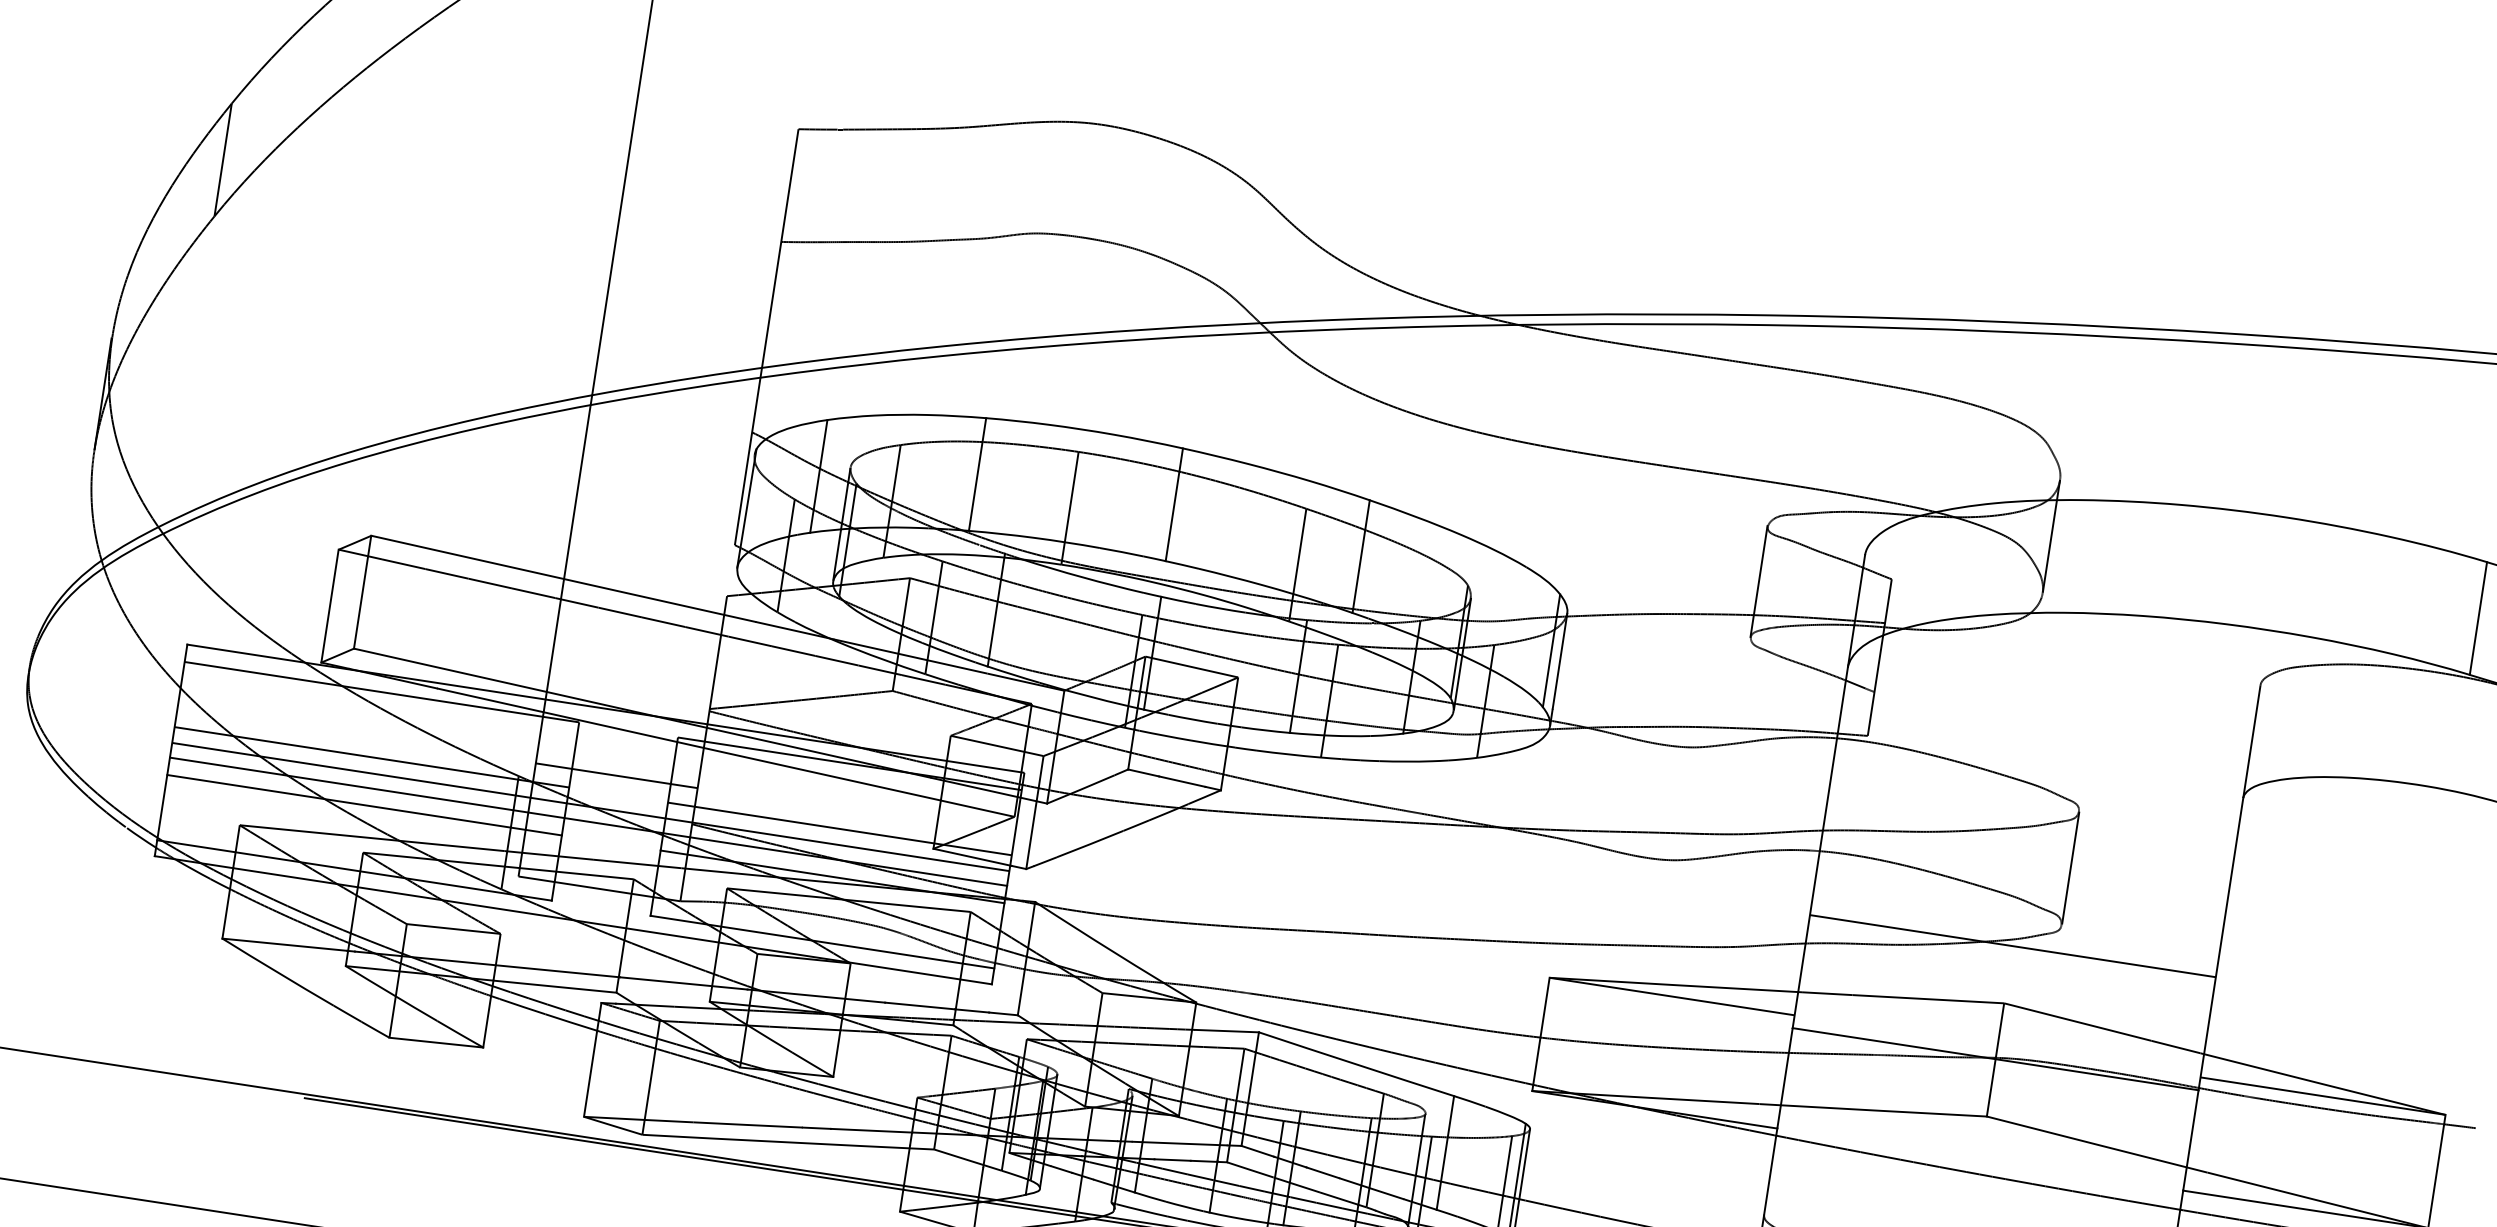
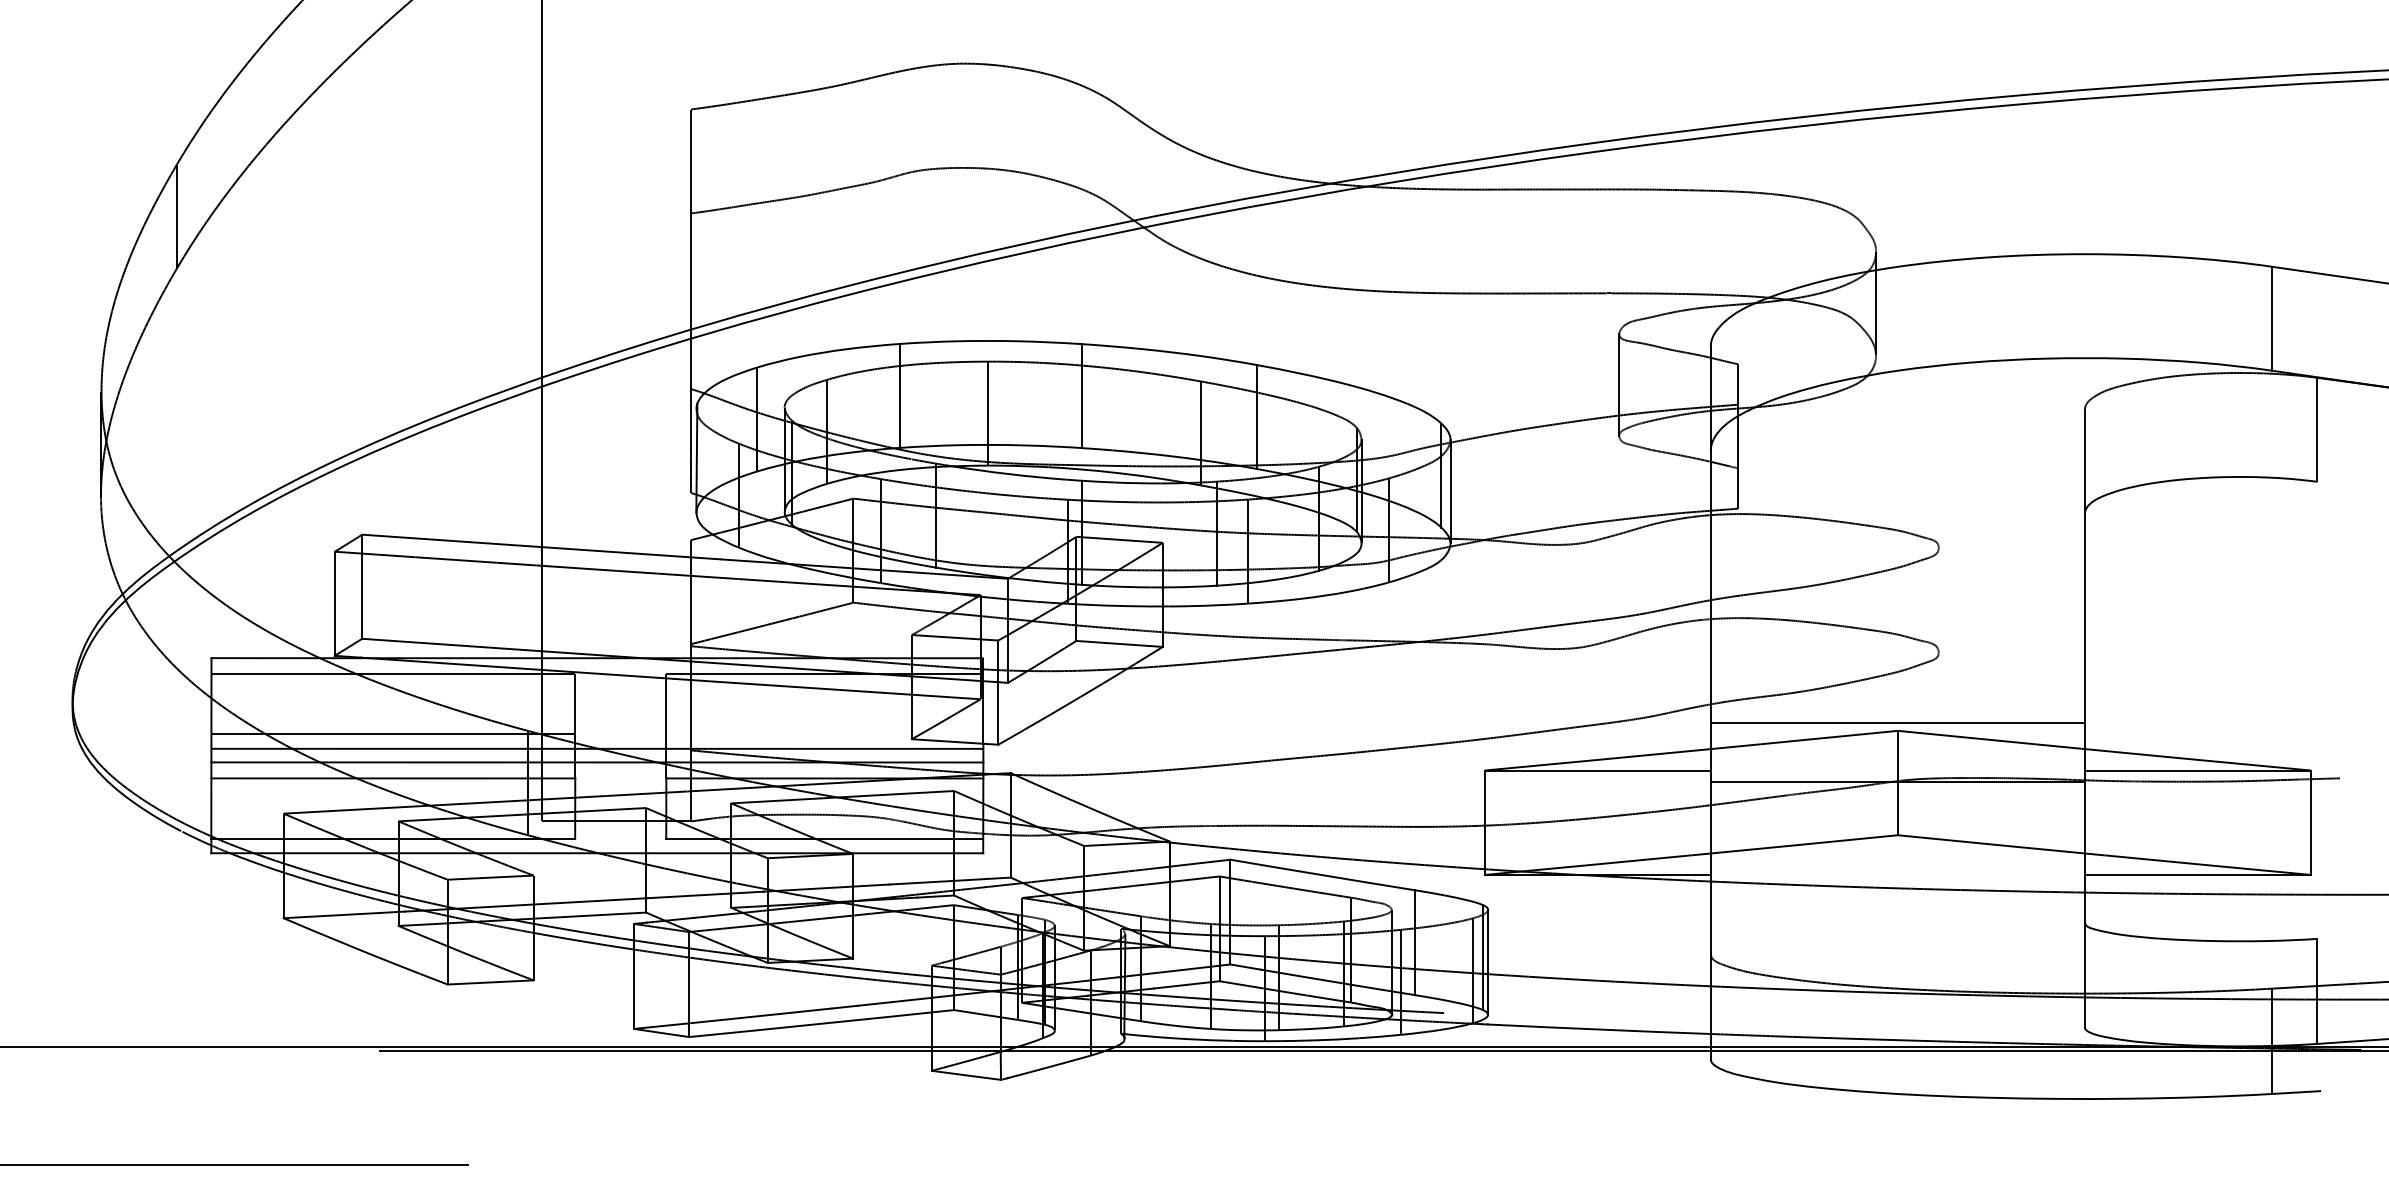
line: (616, 776) -> (616, 717), removed
line: (839, 829) -> (824, 734), removed
line: (2071, 867) -> (1939, 599), removed
line: (2012, 946) -> (1897, 723), moved

